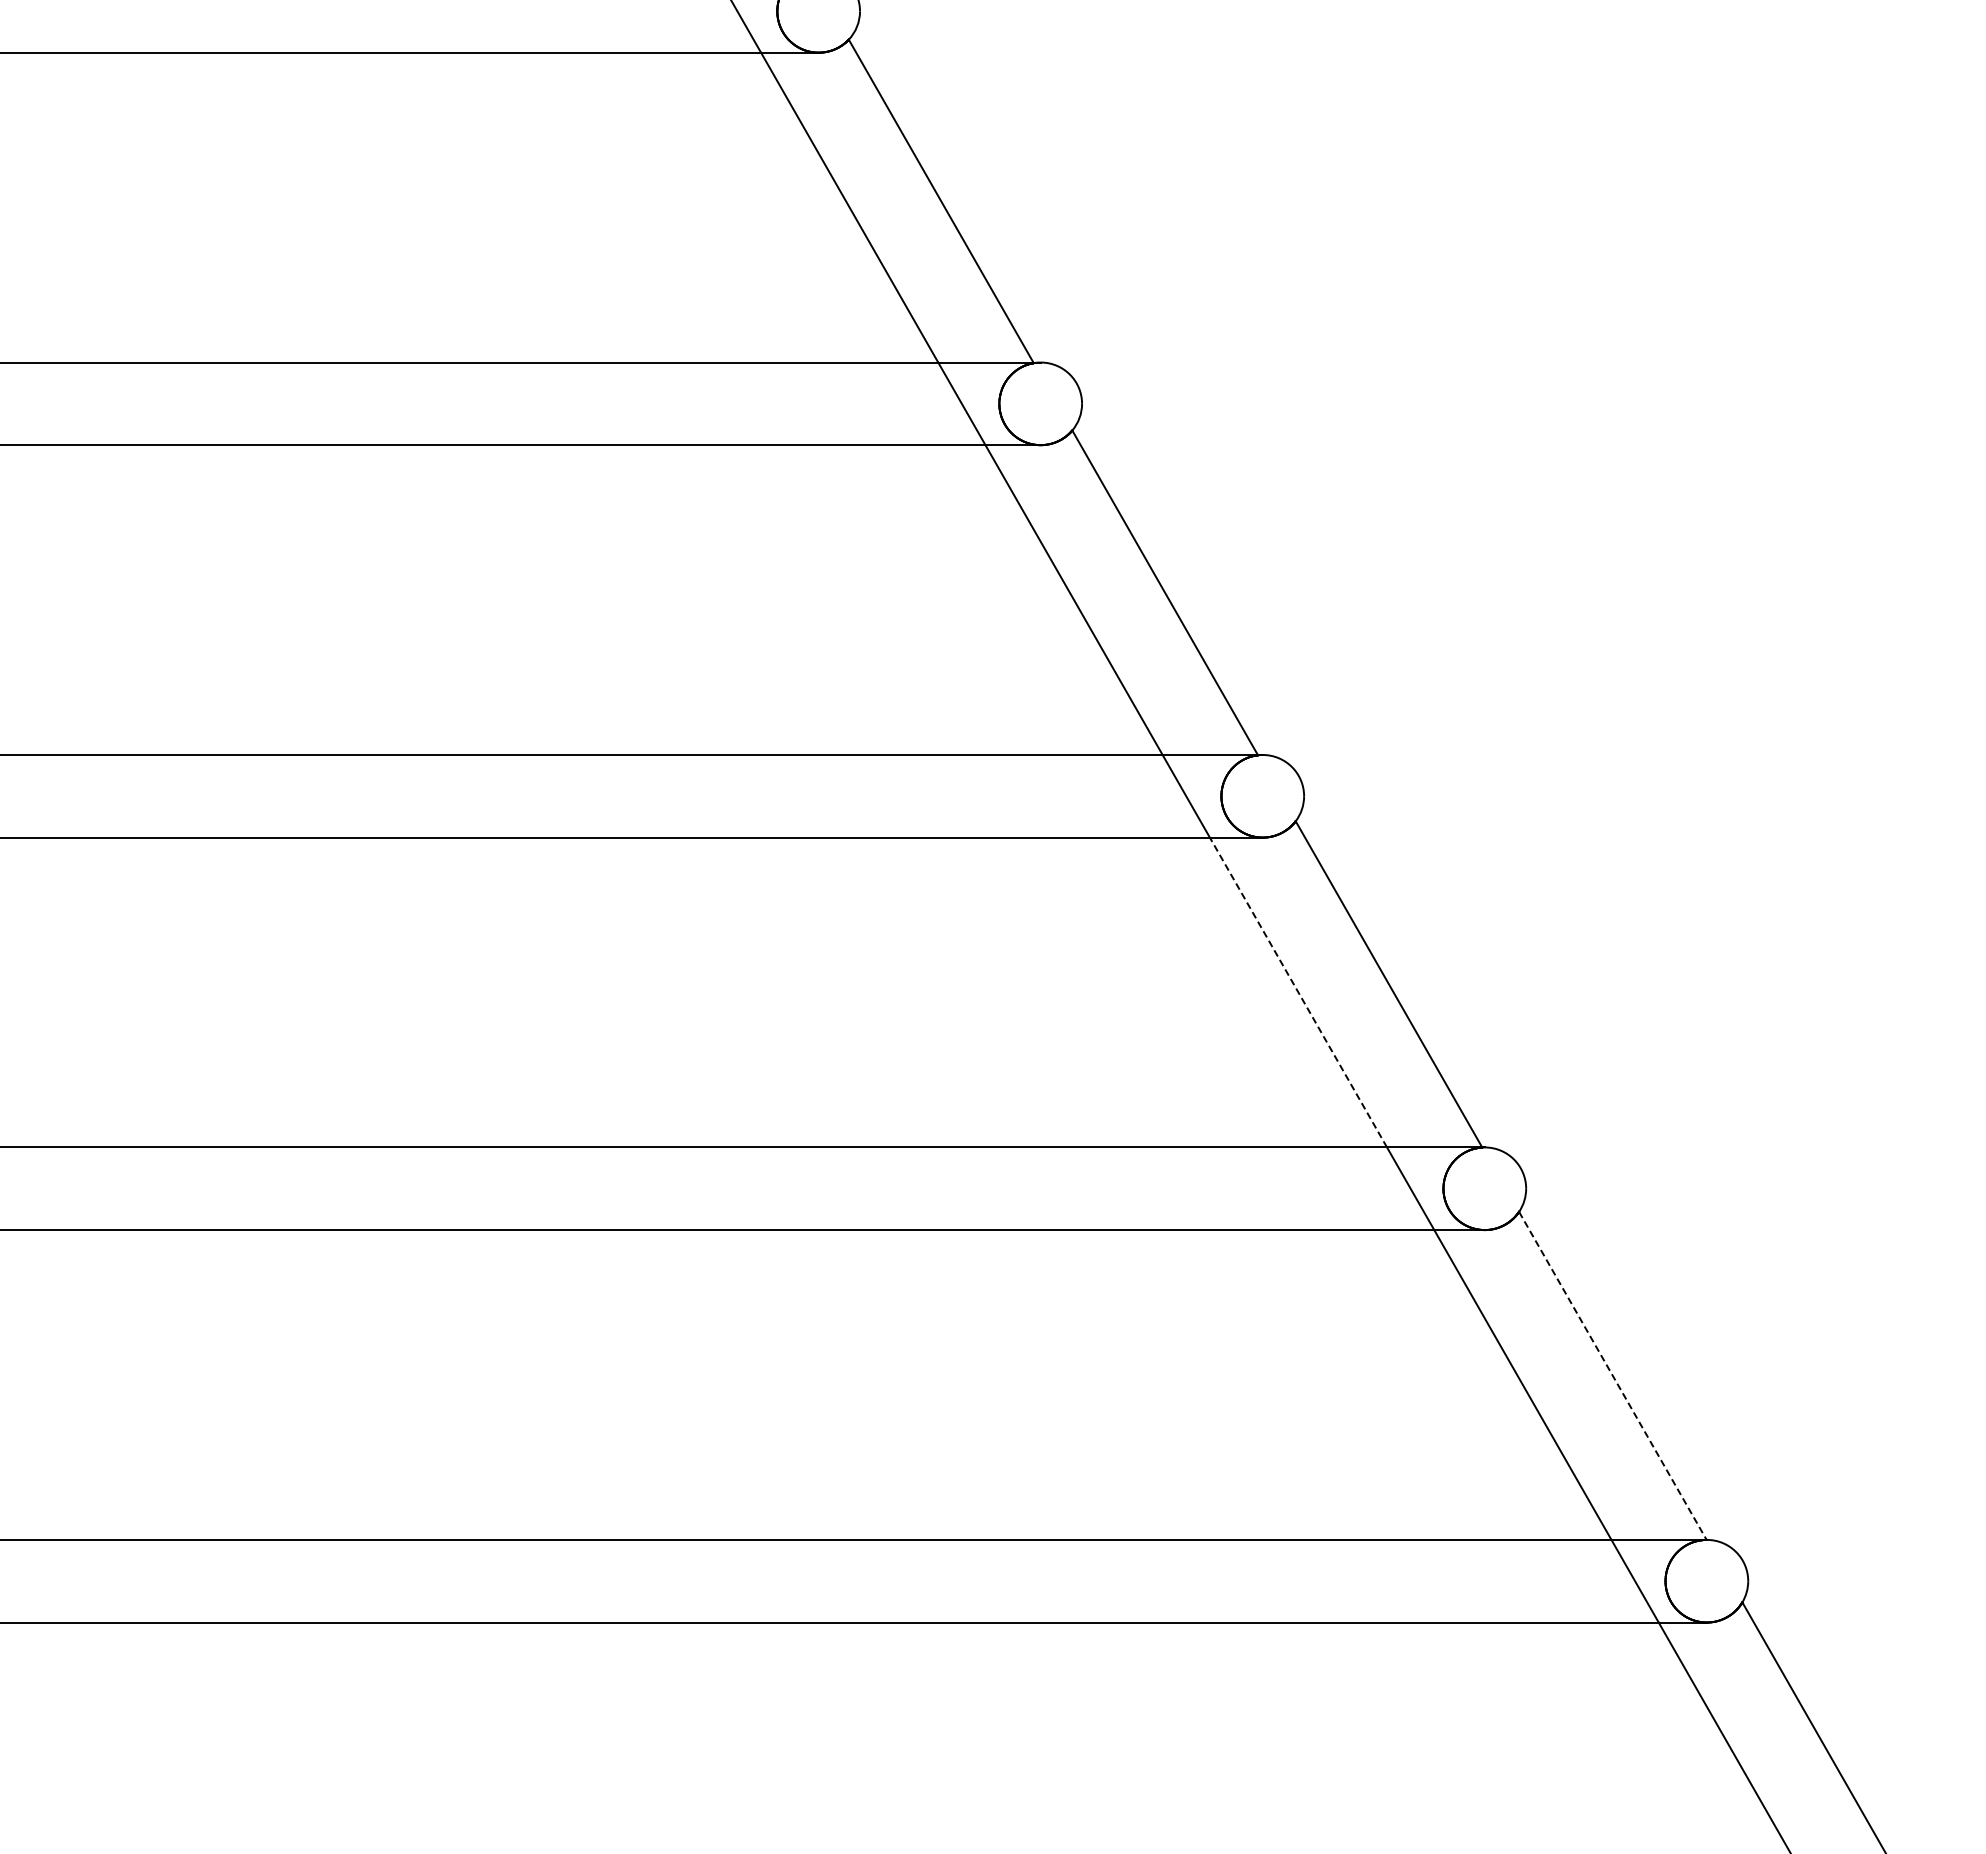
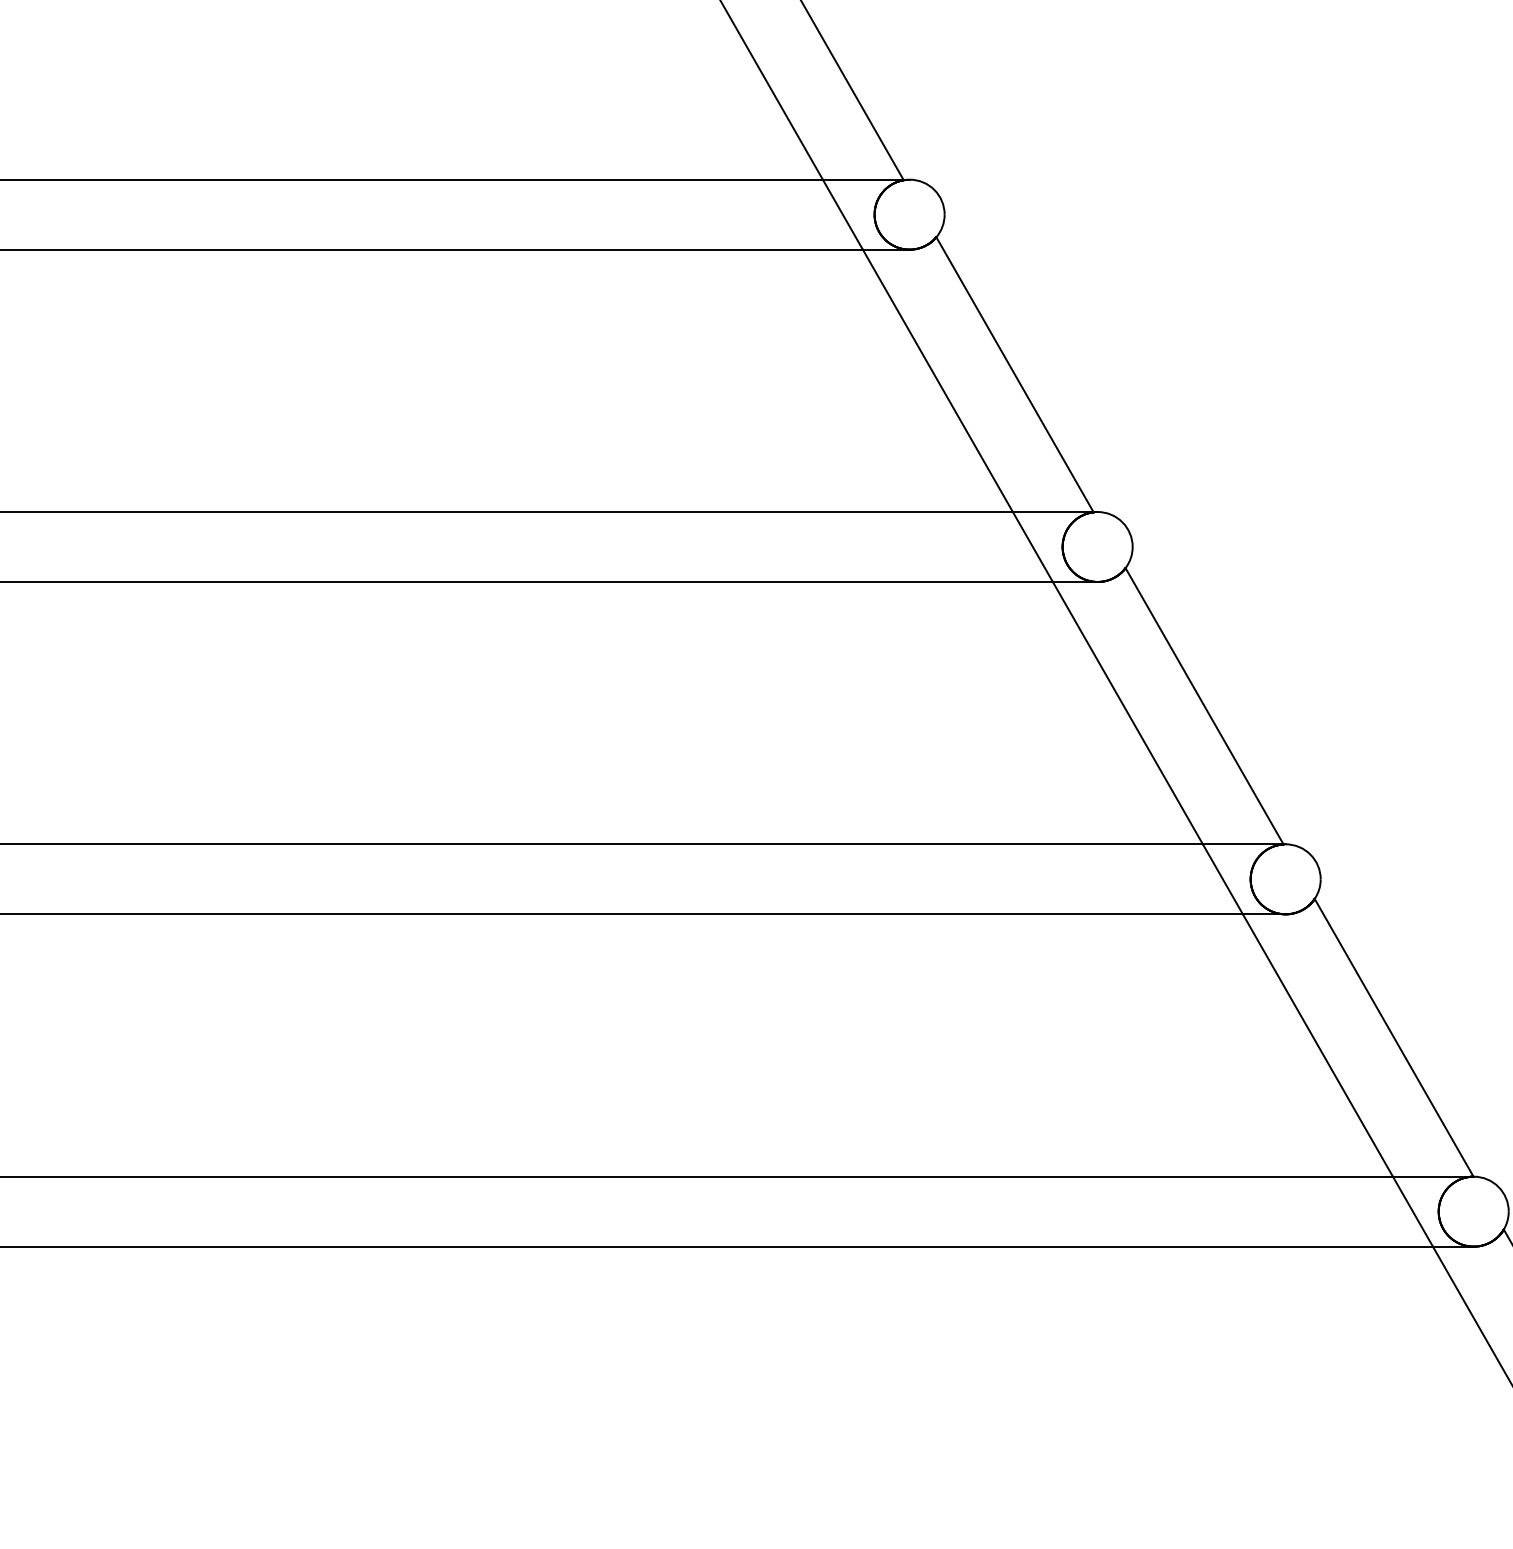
line: (1298, 992) -> (1127, 713), dashed -> solid
line: (1612, 1375) -> (1393, 1037), dashed -> solid

